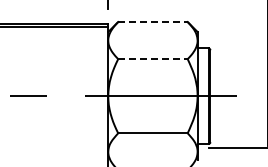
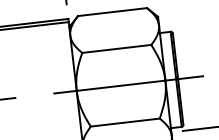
line: (152, 22) -> (112, 12), dashed -> solid
line: (152, 59) -> (116, 49), dashed -> solid

